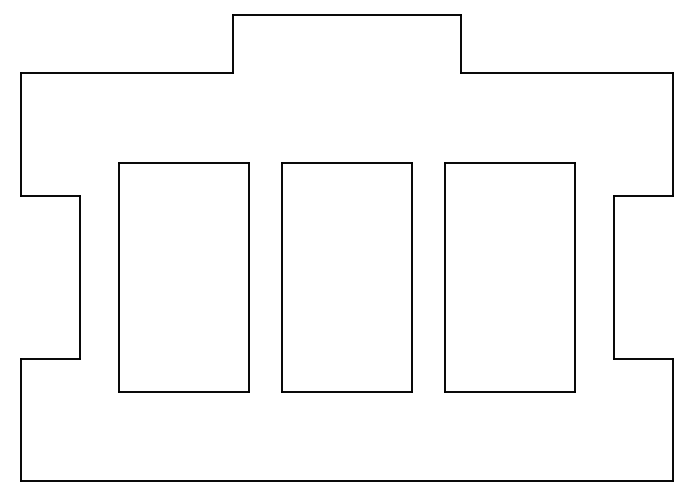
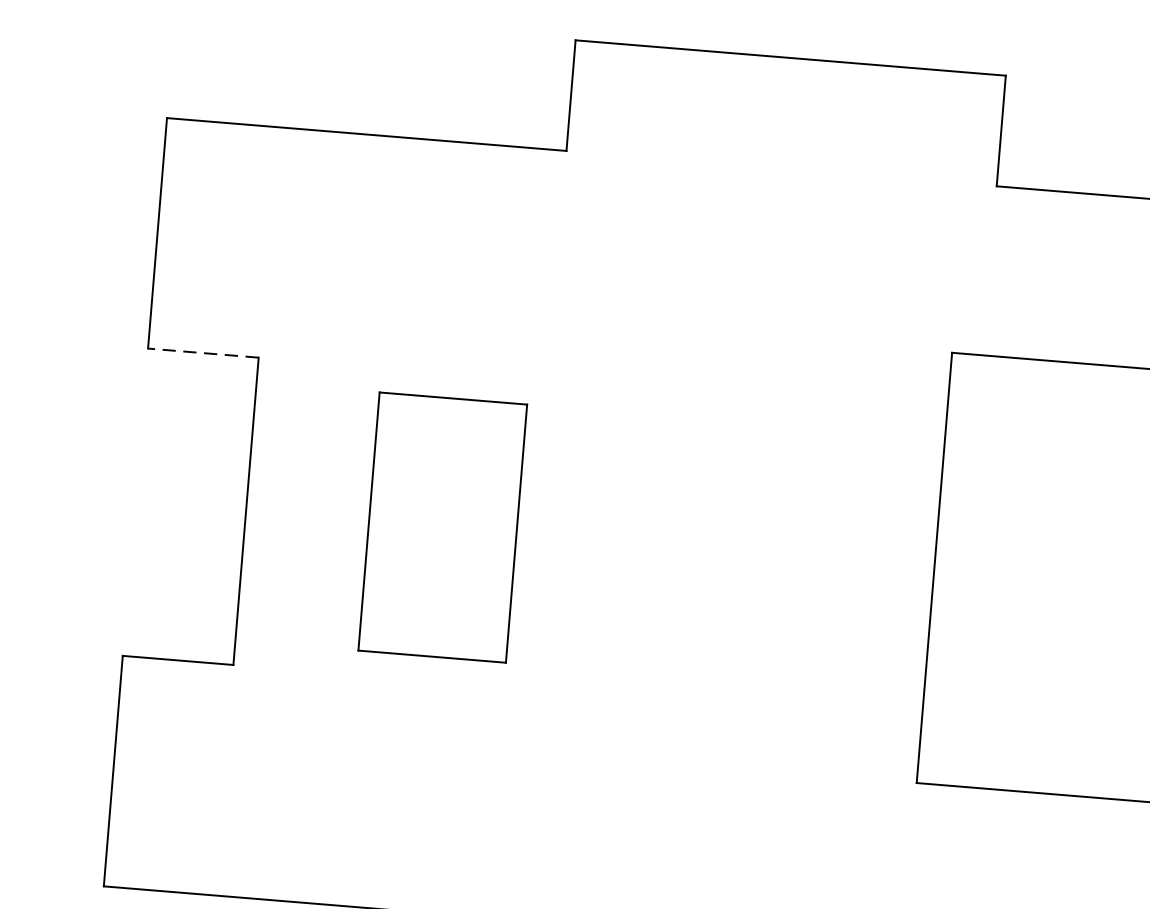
line: (49, 195) -> (202, 352), solid -> dashed
part: (183, 277) -> (441, 527), size x0.6
part: (346, 277) -> (749, 552), removed

